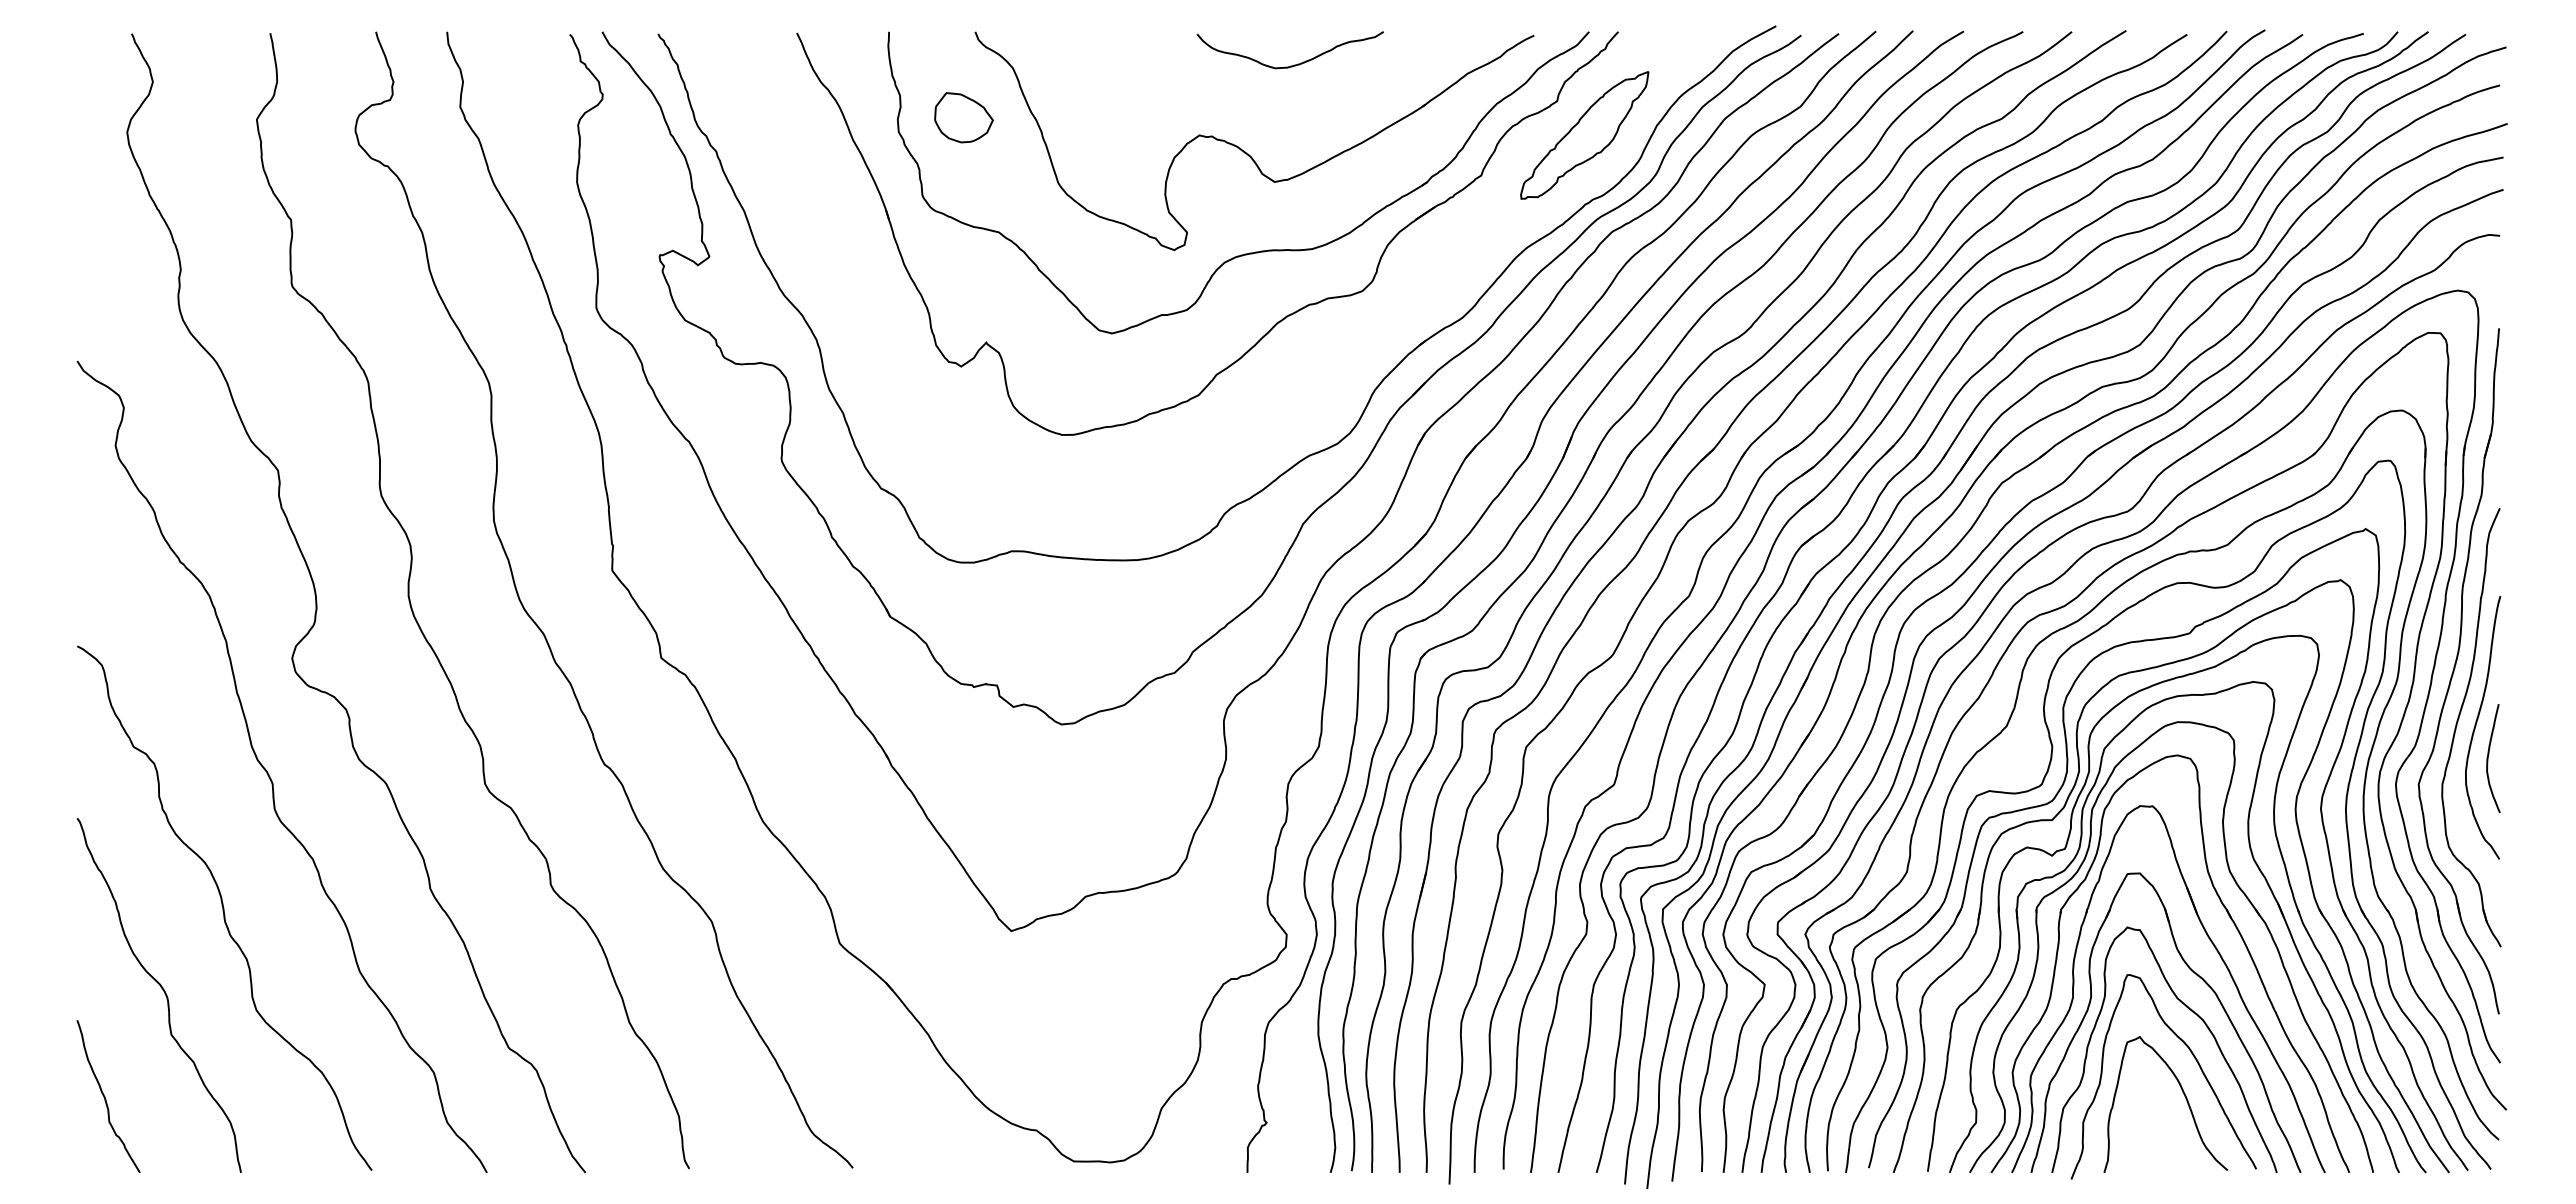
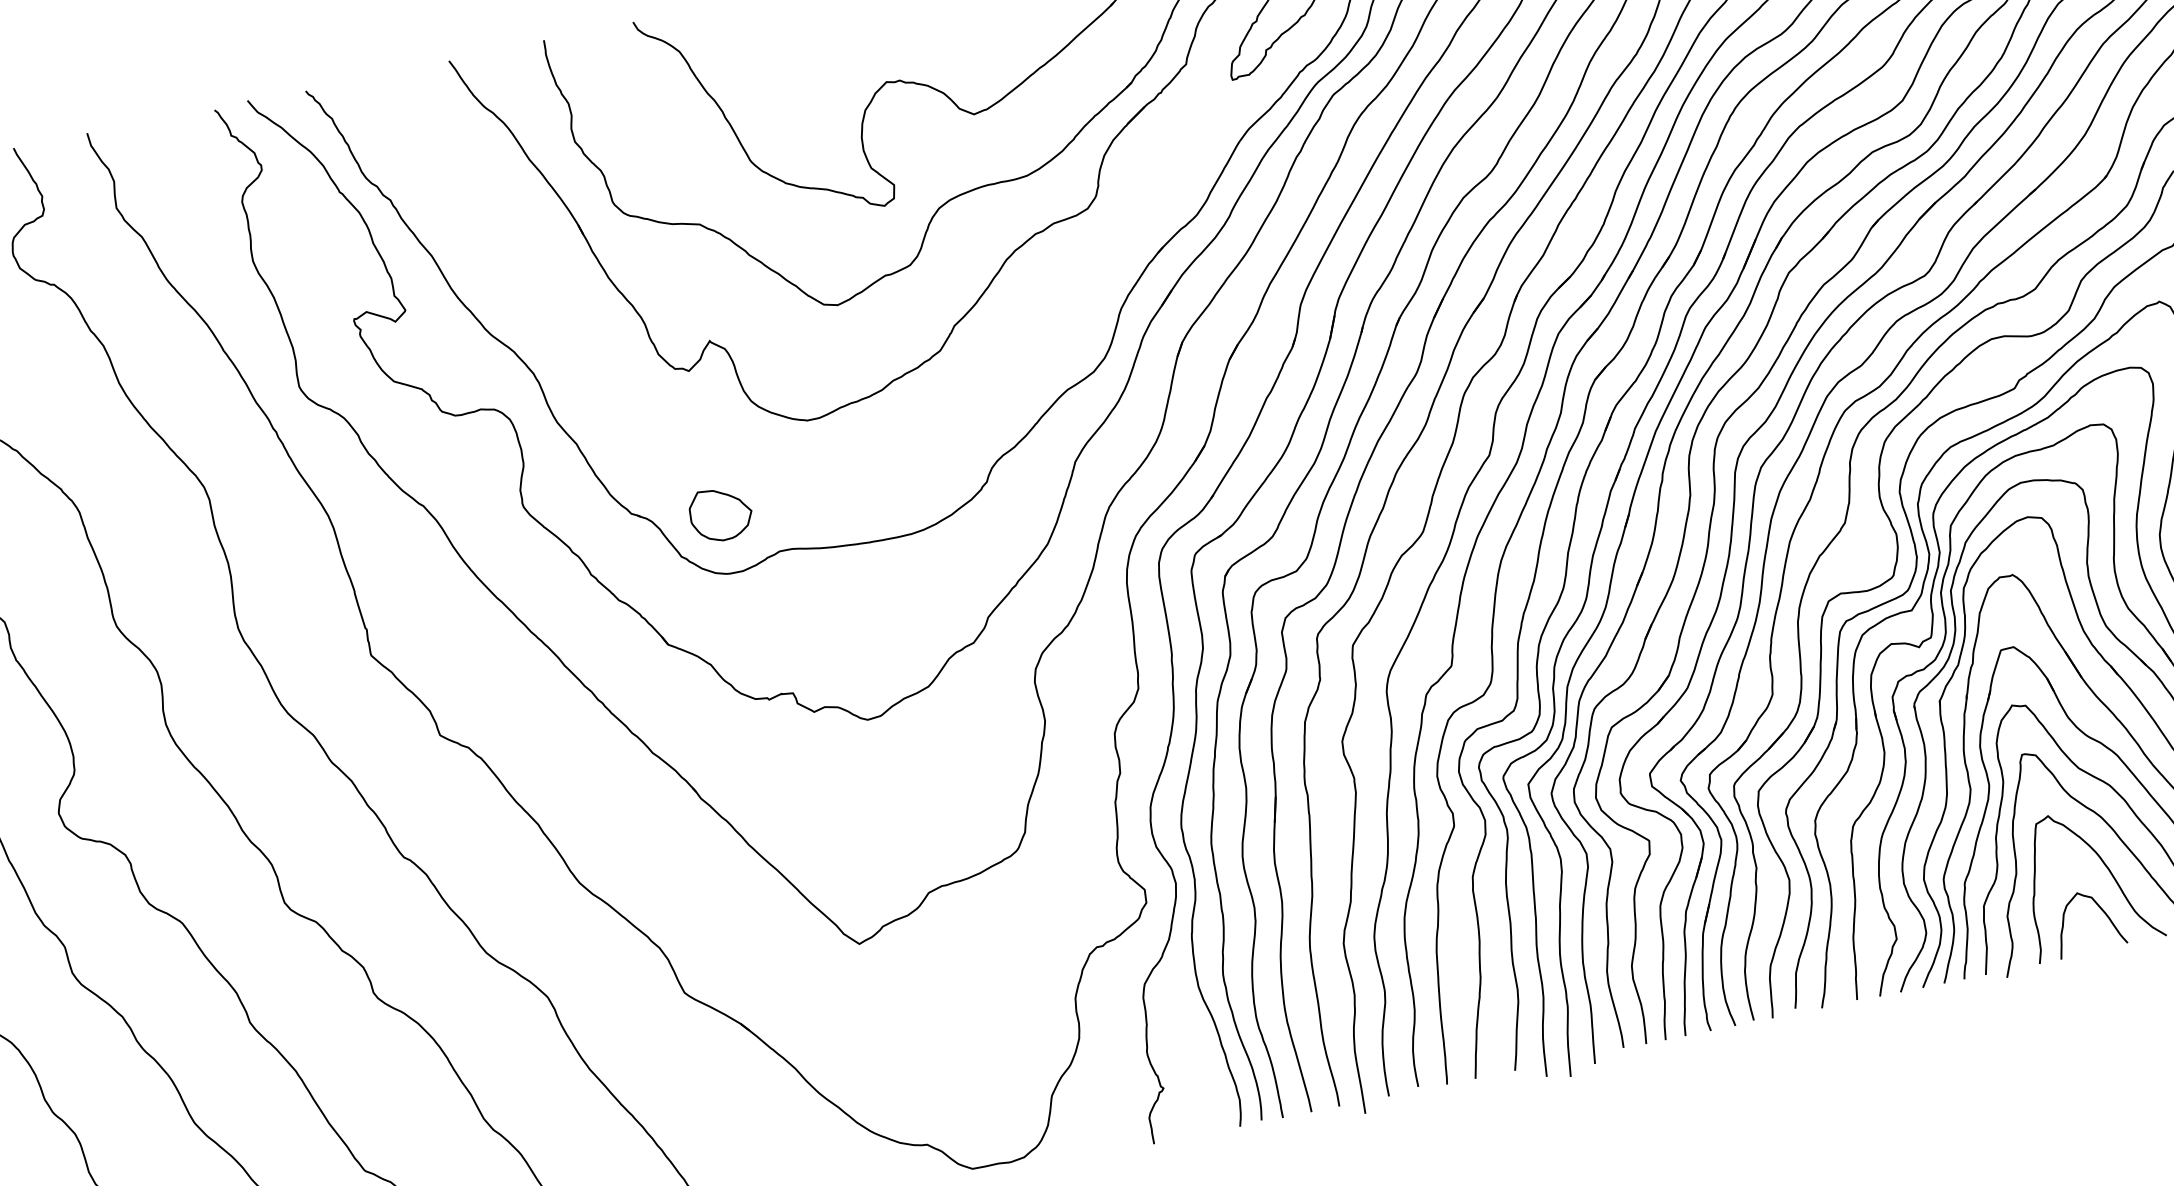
part: (963, 117) -> (720, 514), moved
curve: (2171, 1134) -> (2101, 910), added

